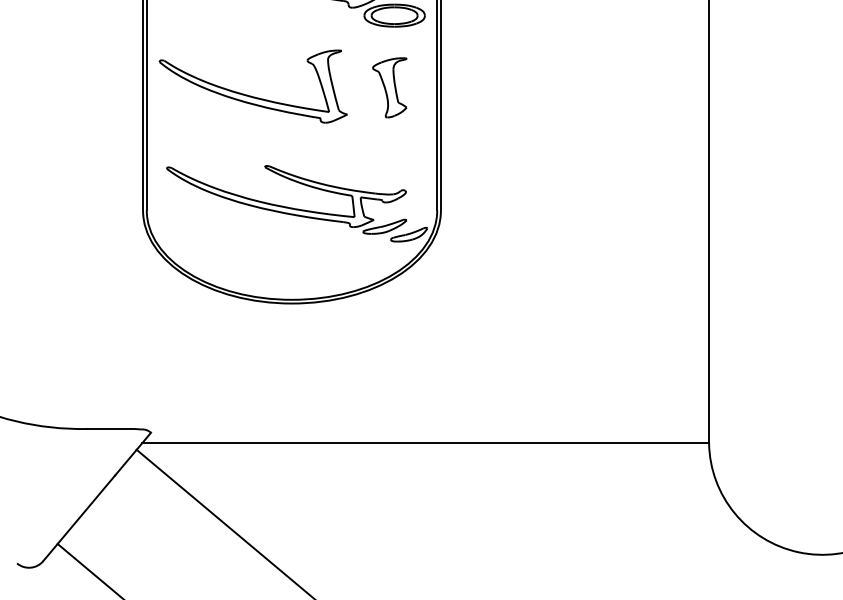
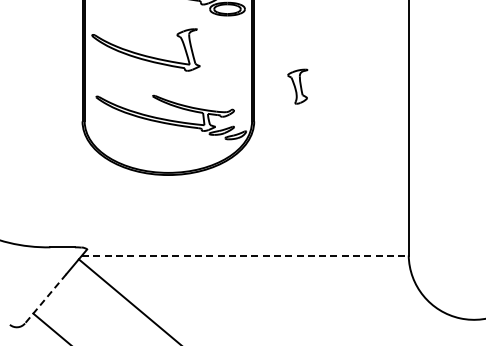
part: (389, 87) -> (297, 86), moved
line: (425, 443) -> (245, 255), solid -> dashed
line: (78, 519) -> (45, 299), solid -> dashed

